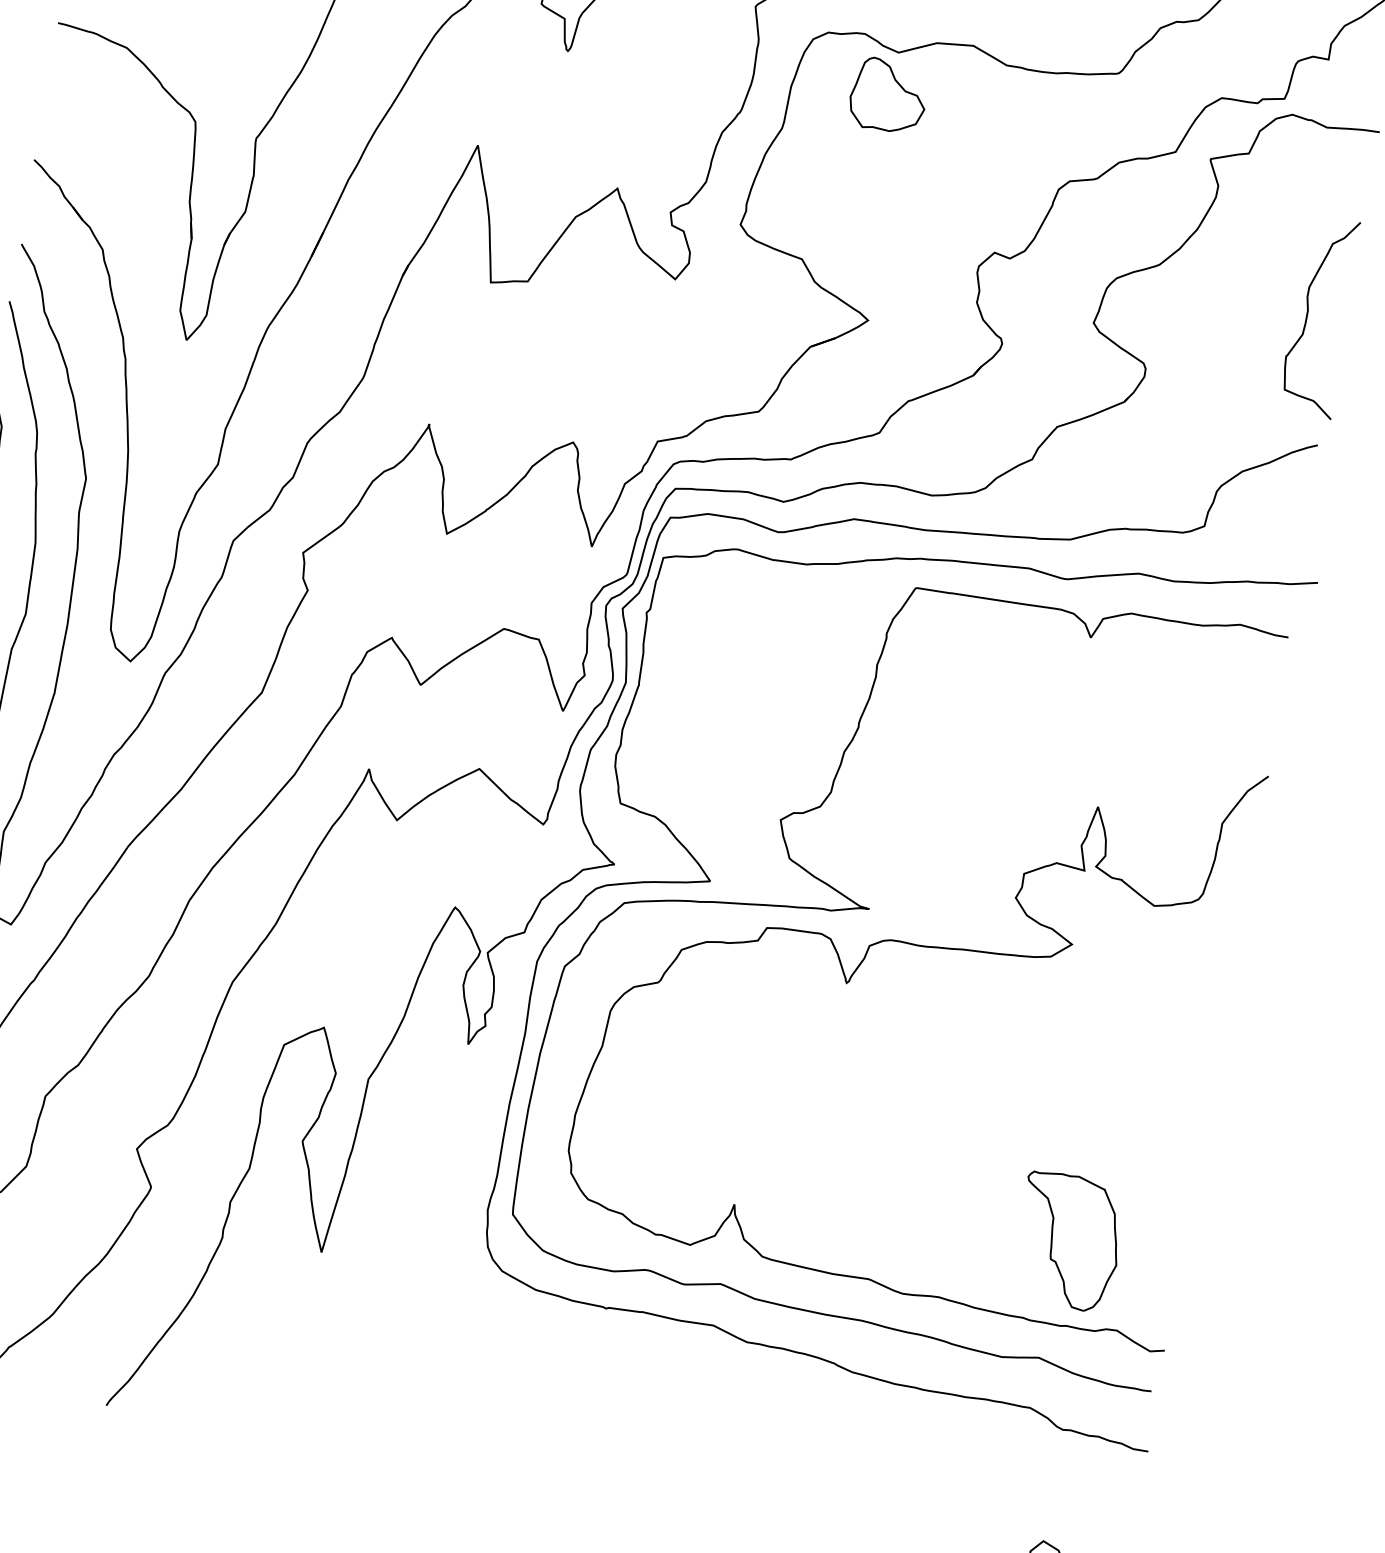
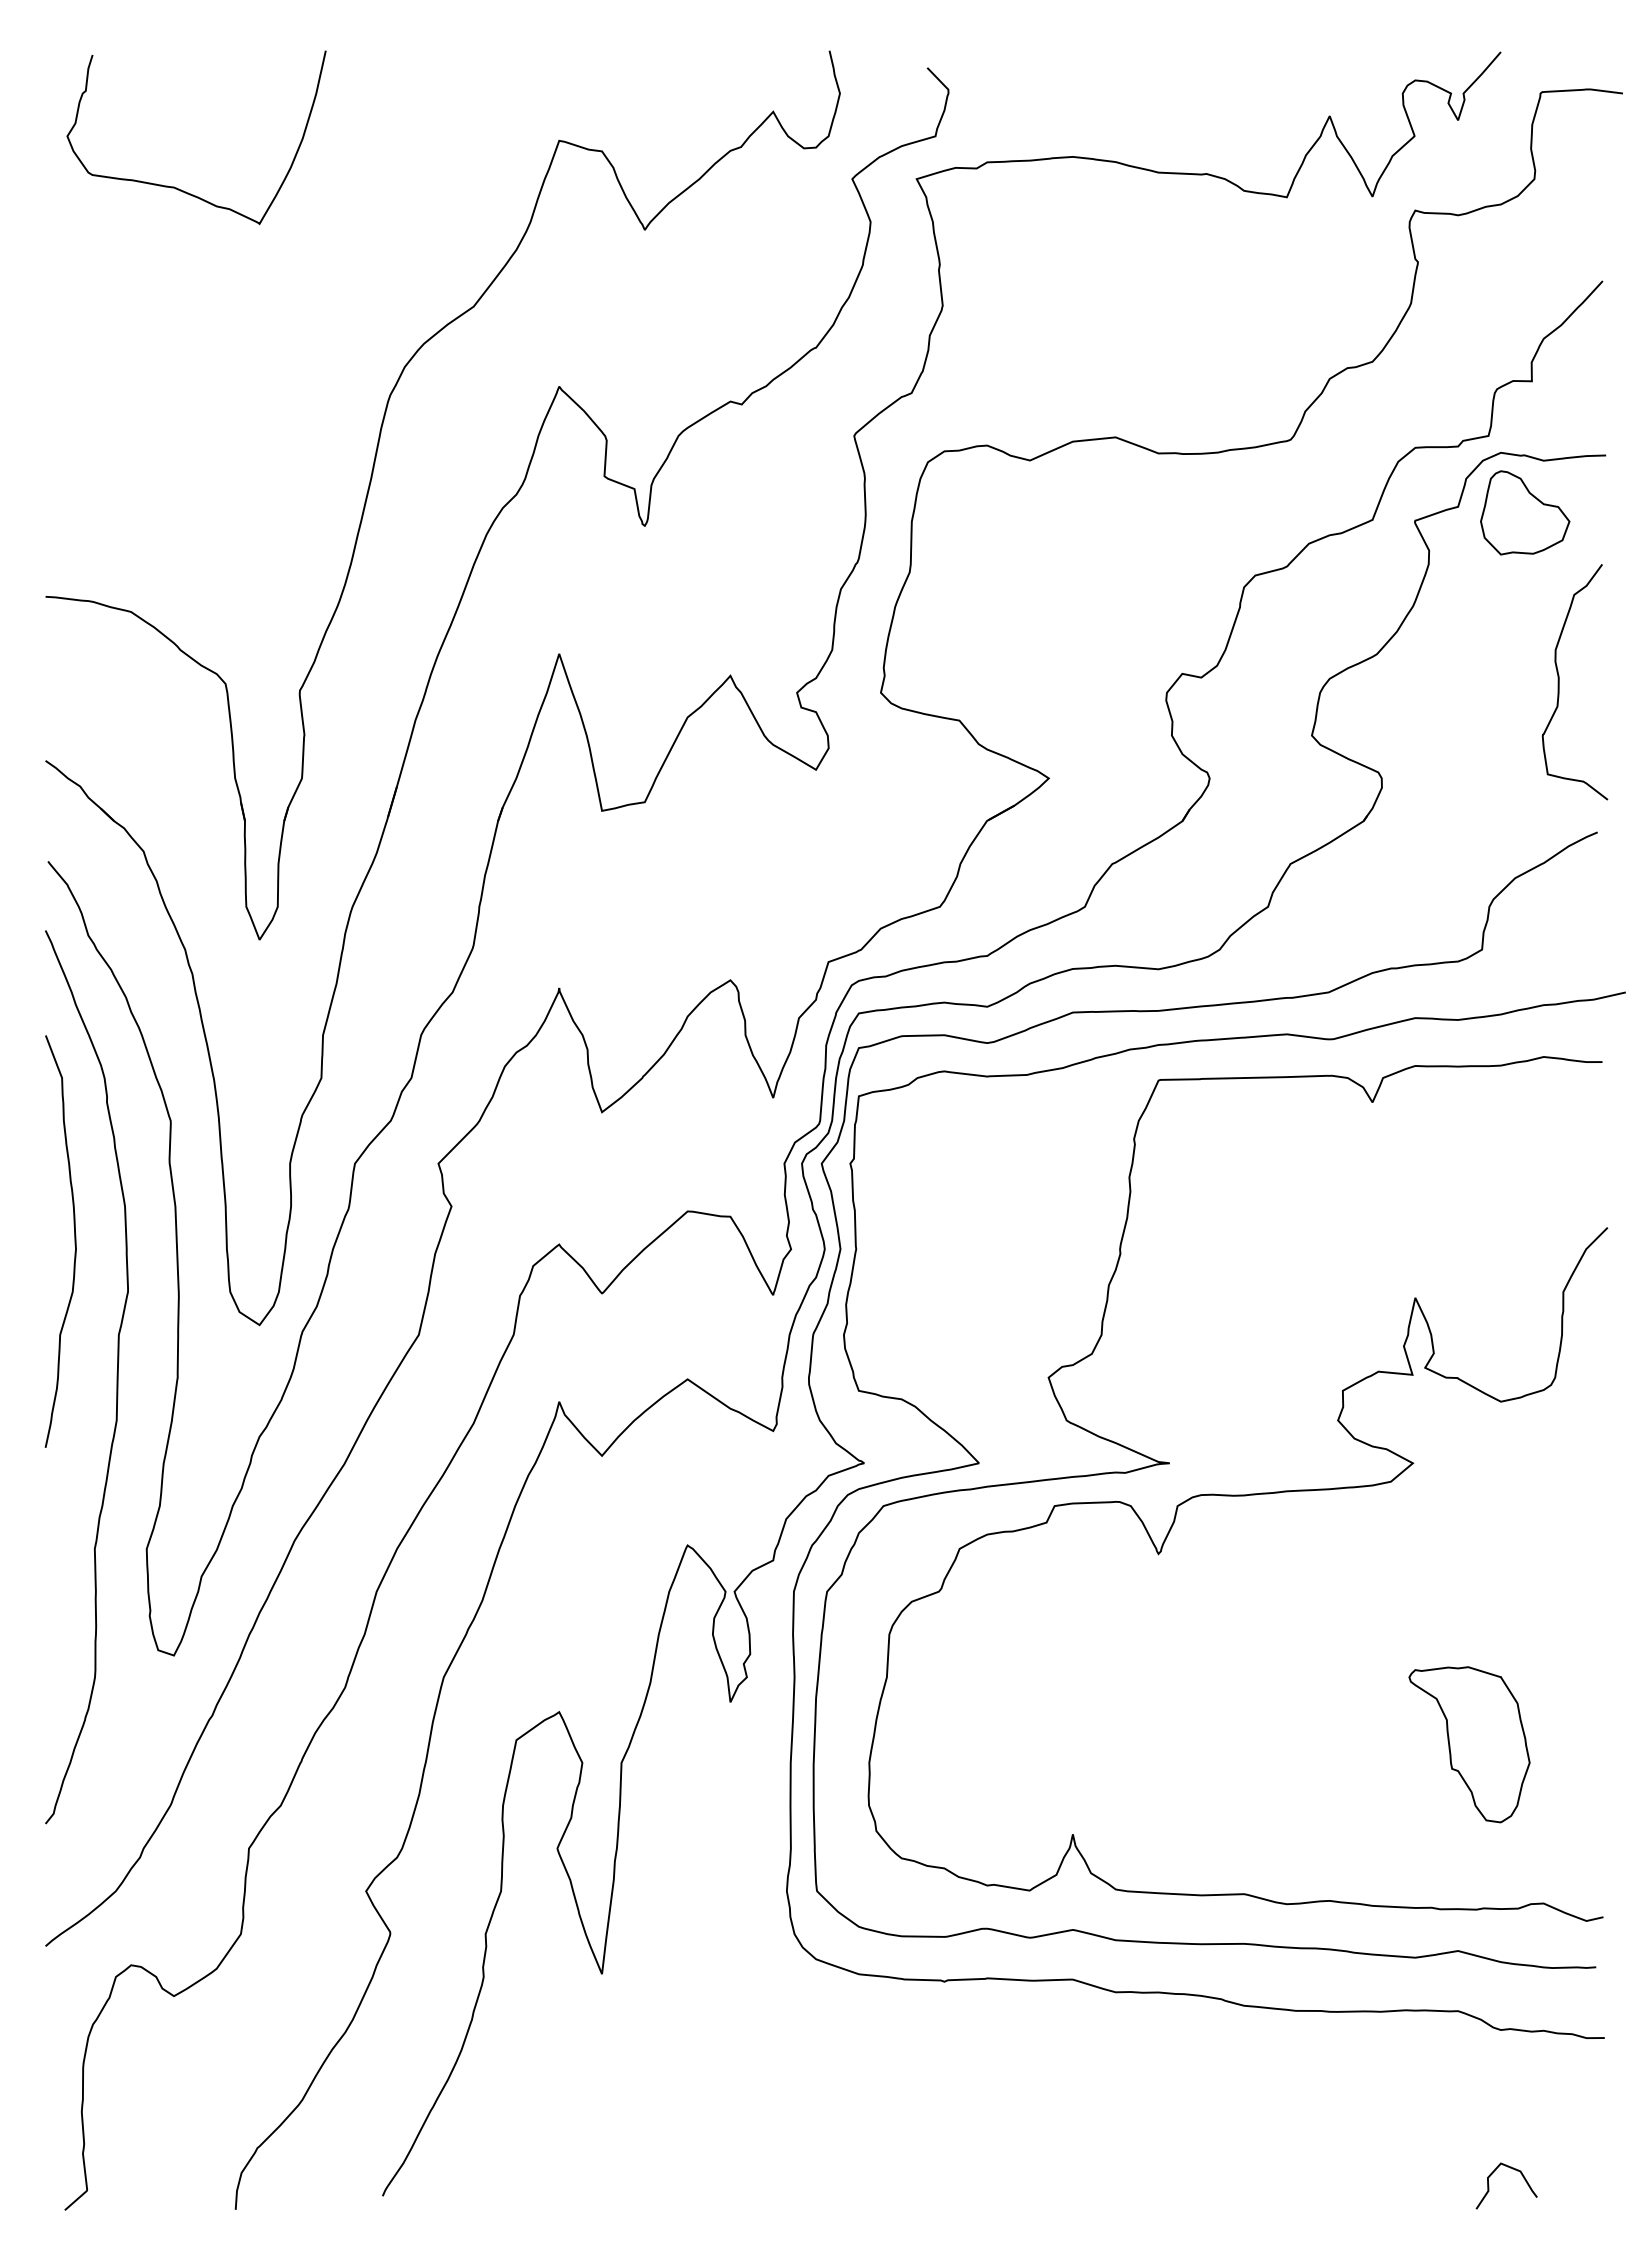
part: (888, 95) -> (1525, 512), moved
part: (1068, 1241) -> (1469, 1744), moved

